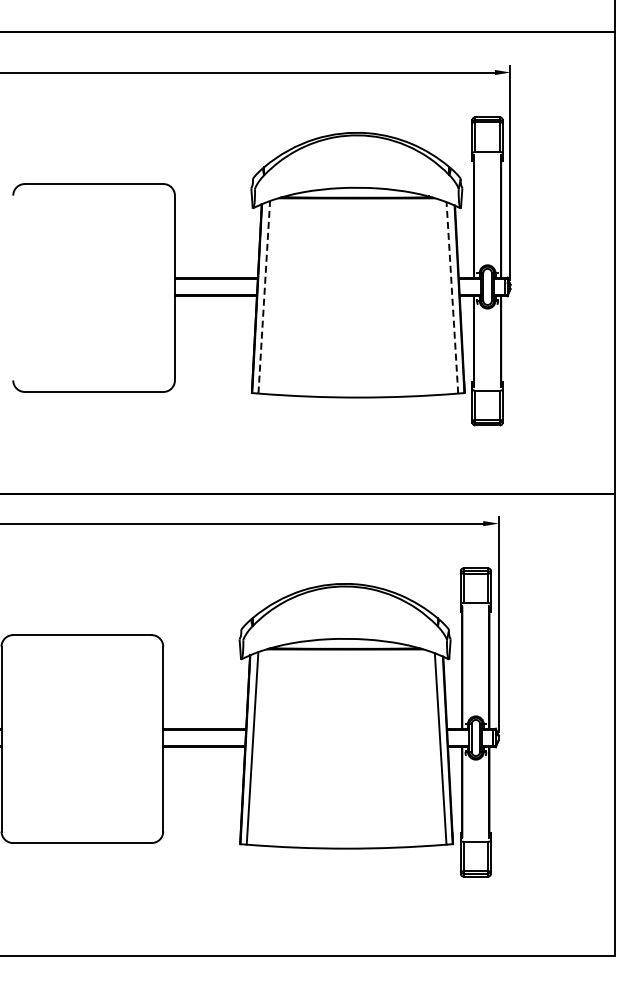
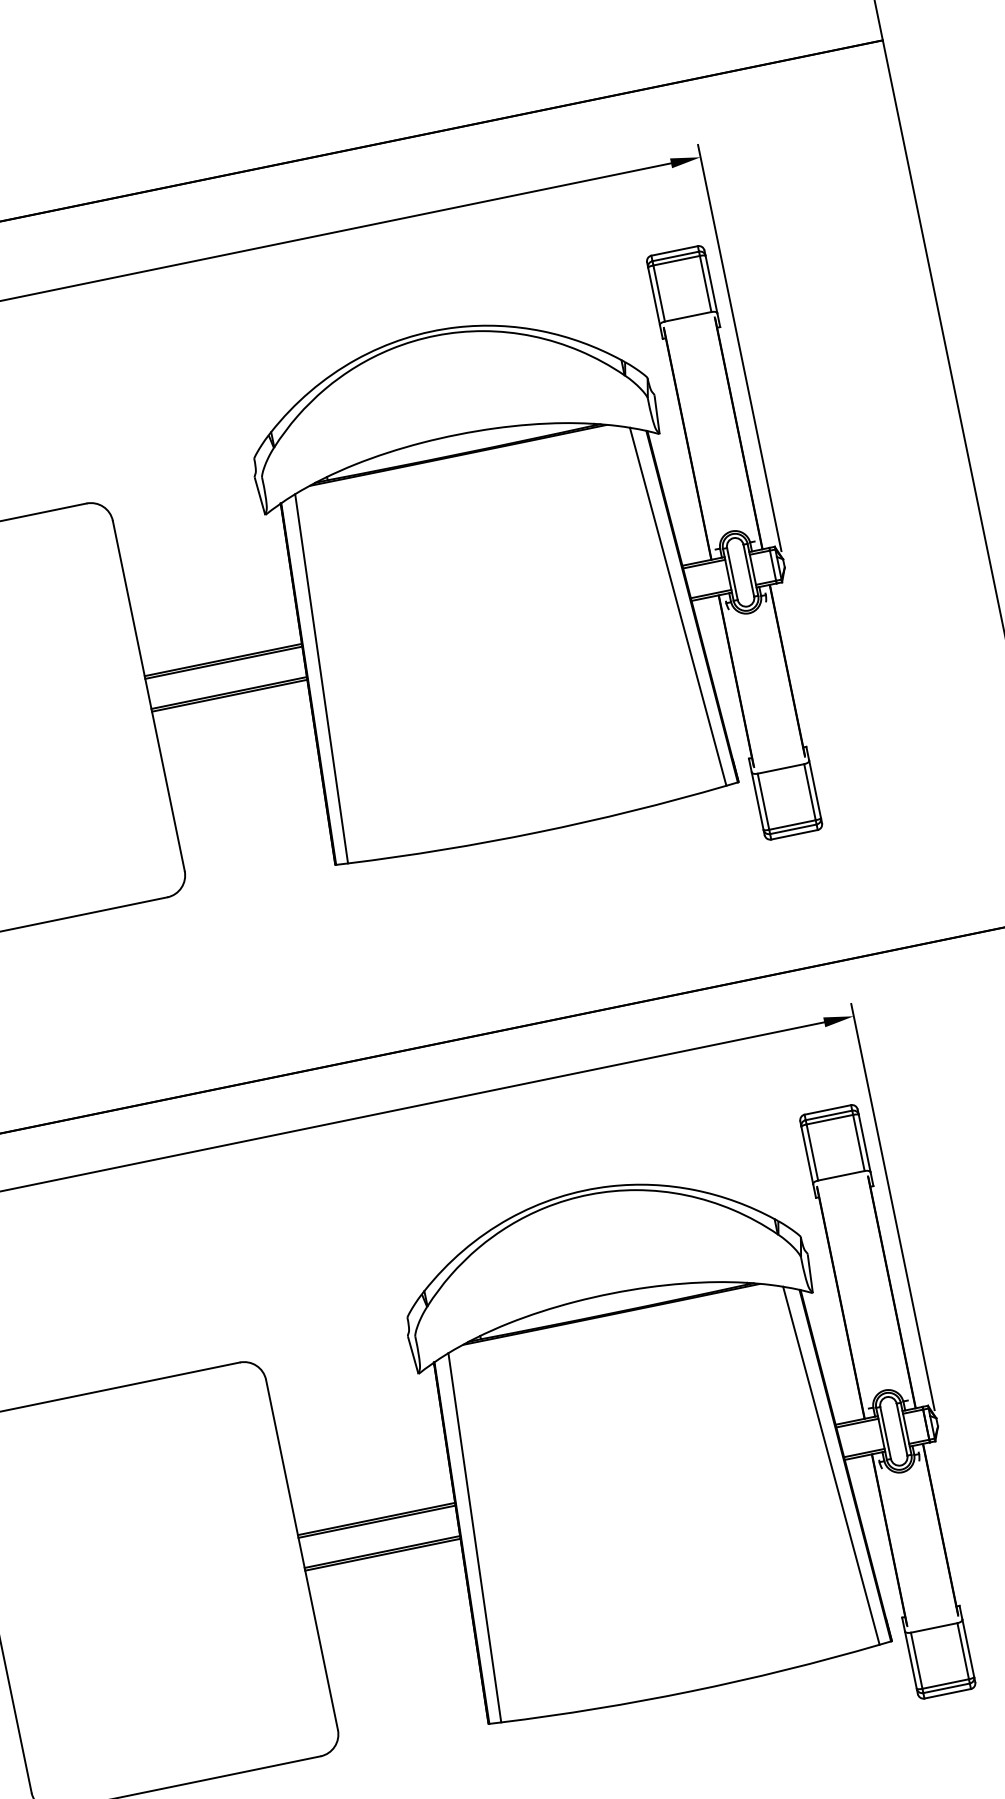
line: (264, 296) -> (321, 677), dashed -> solid
line: (452, 297) -> (678, 605), dashed -> solid

